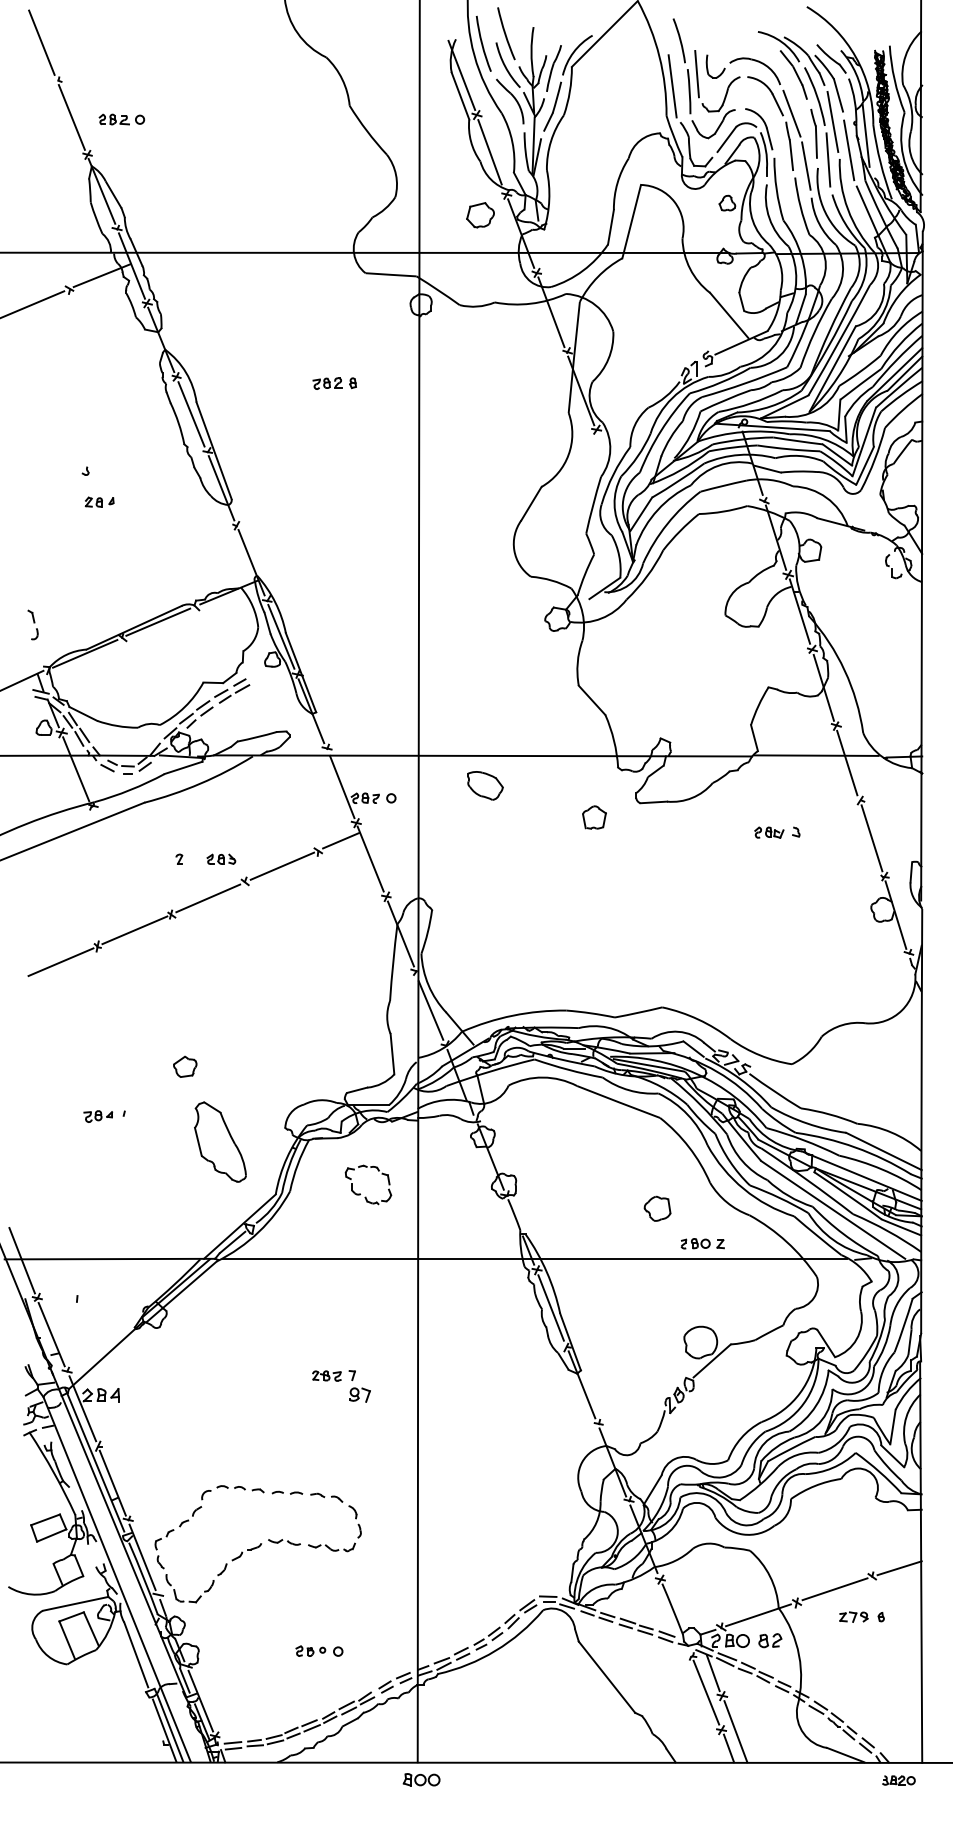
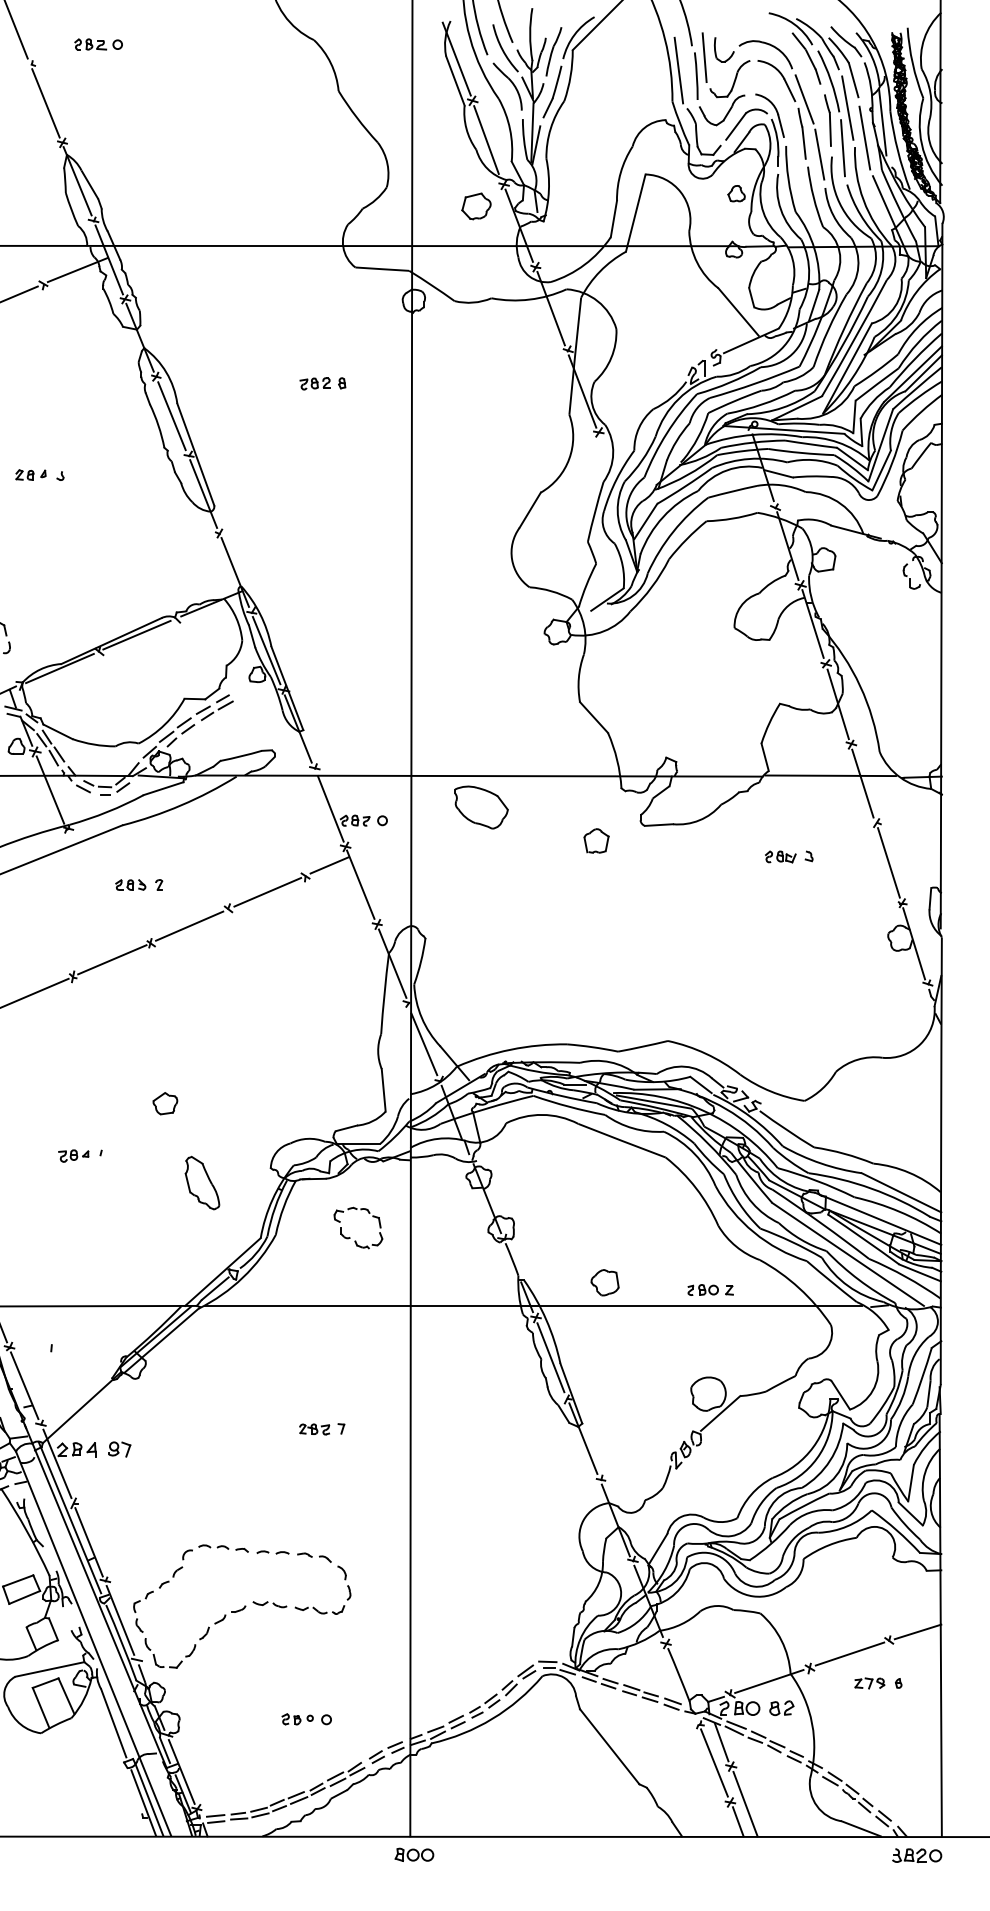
part: (121, 119) -> (98, 44), moved
part: (99, 501) -> (30, 474), moved
part: (485, 785) -> (481, 807), size x1.43
part: (221, 858) -> (130, 884), moved
part: (220, 1142) -> (202, 1183), size x0.62
part: (657, 1208) -> (604, 1282), moved
part: (359, 1394) -> (119, 1448), moved
part: (898, 1780) -> (916, 1855), size x1.43

